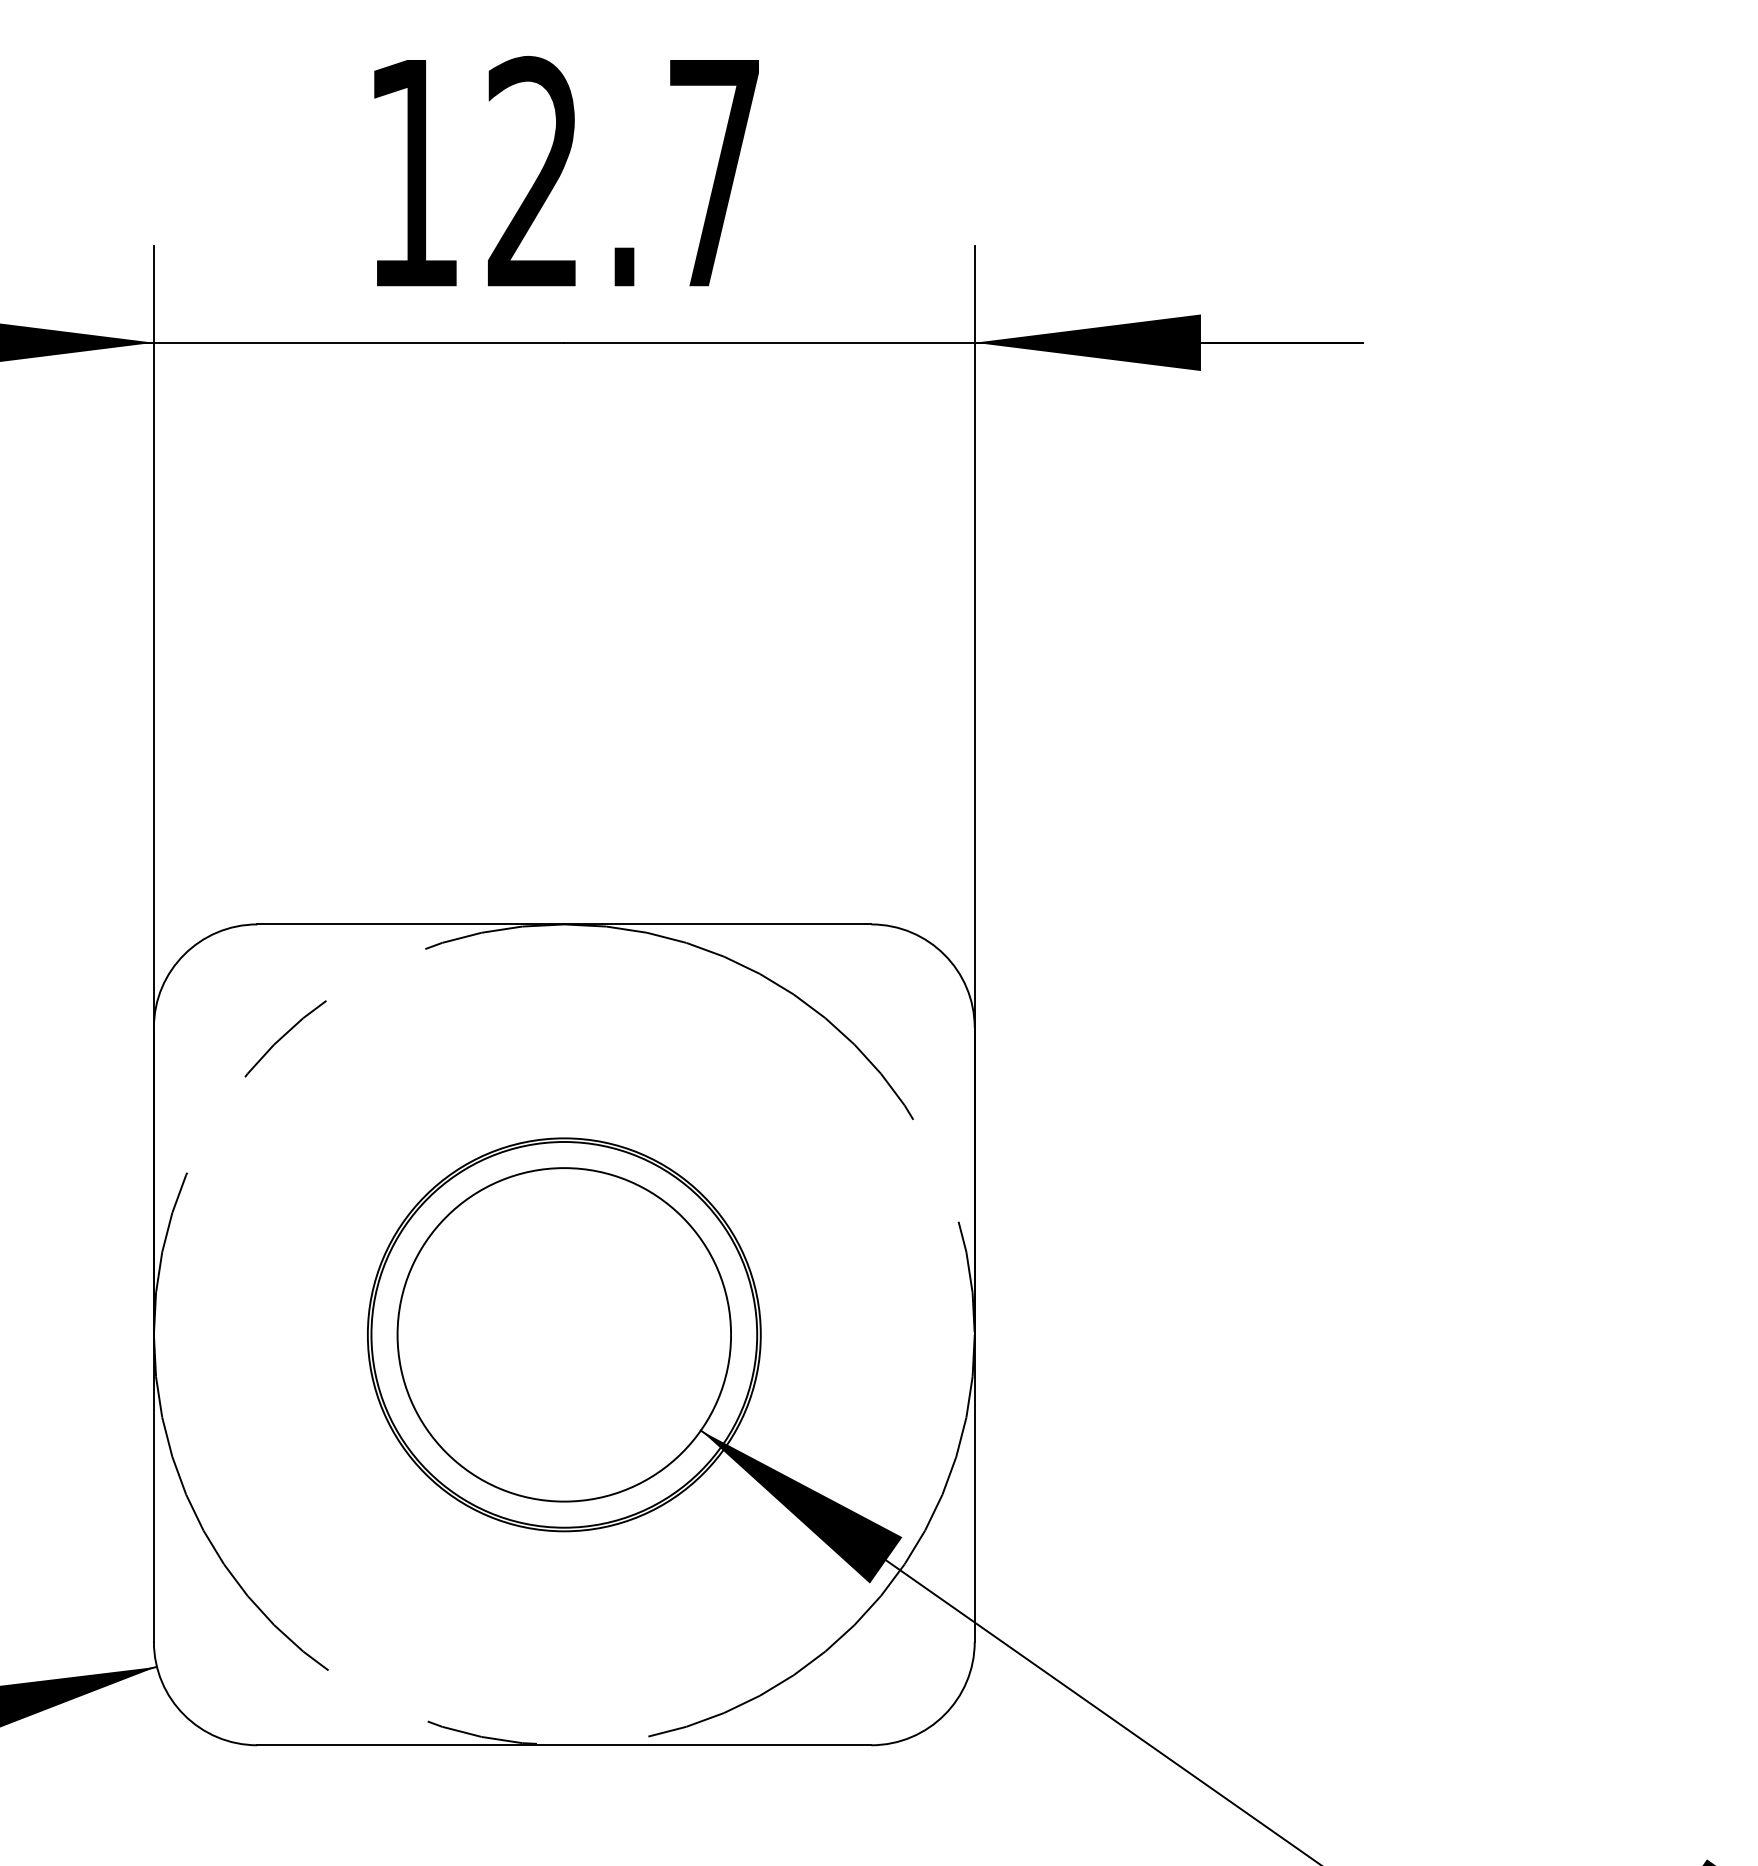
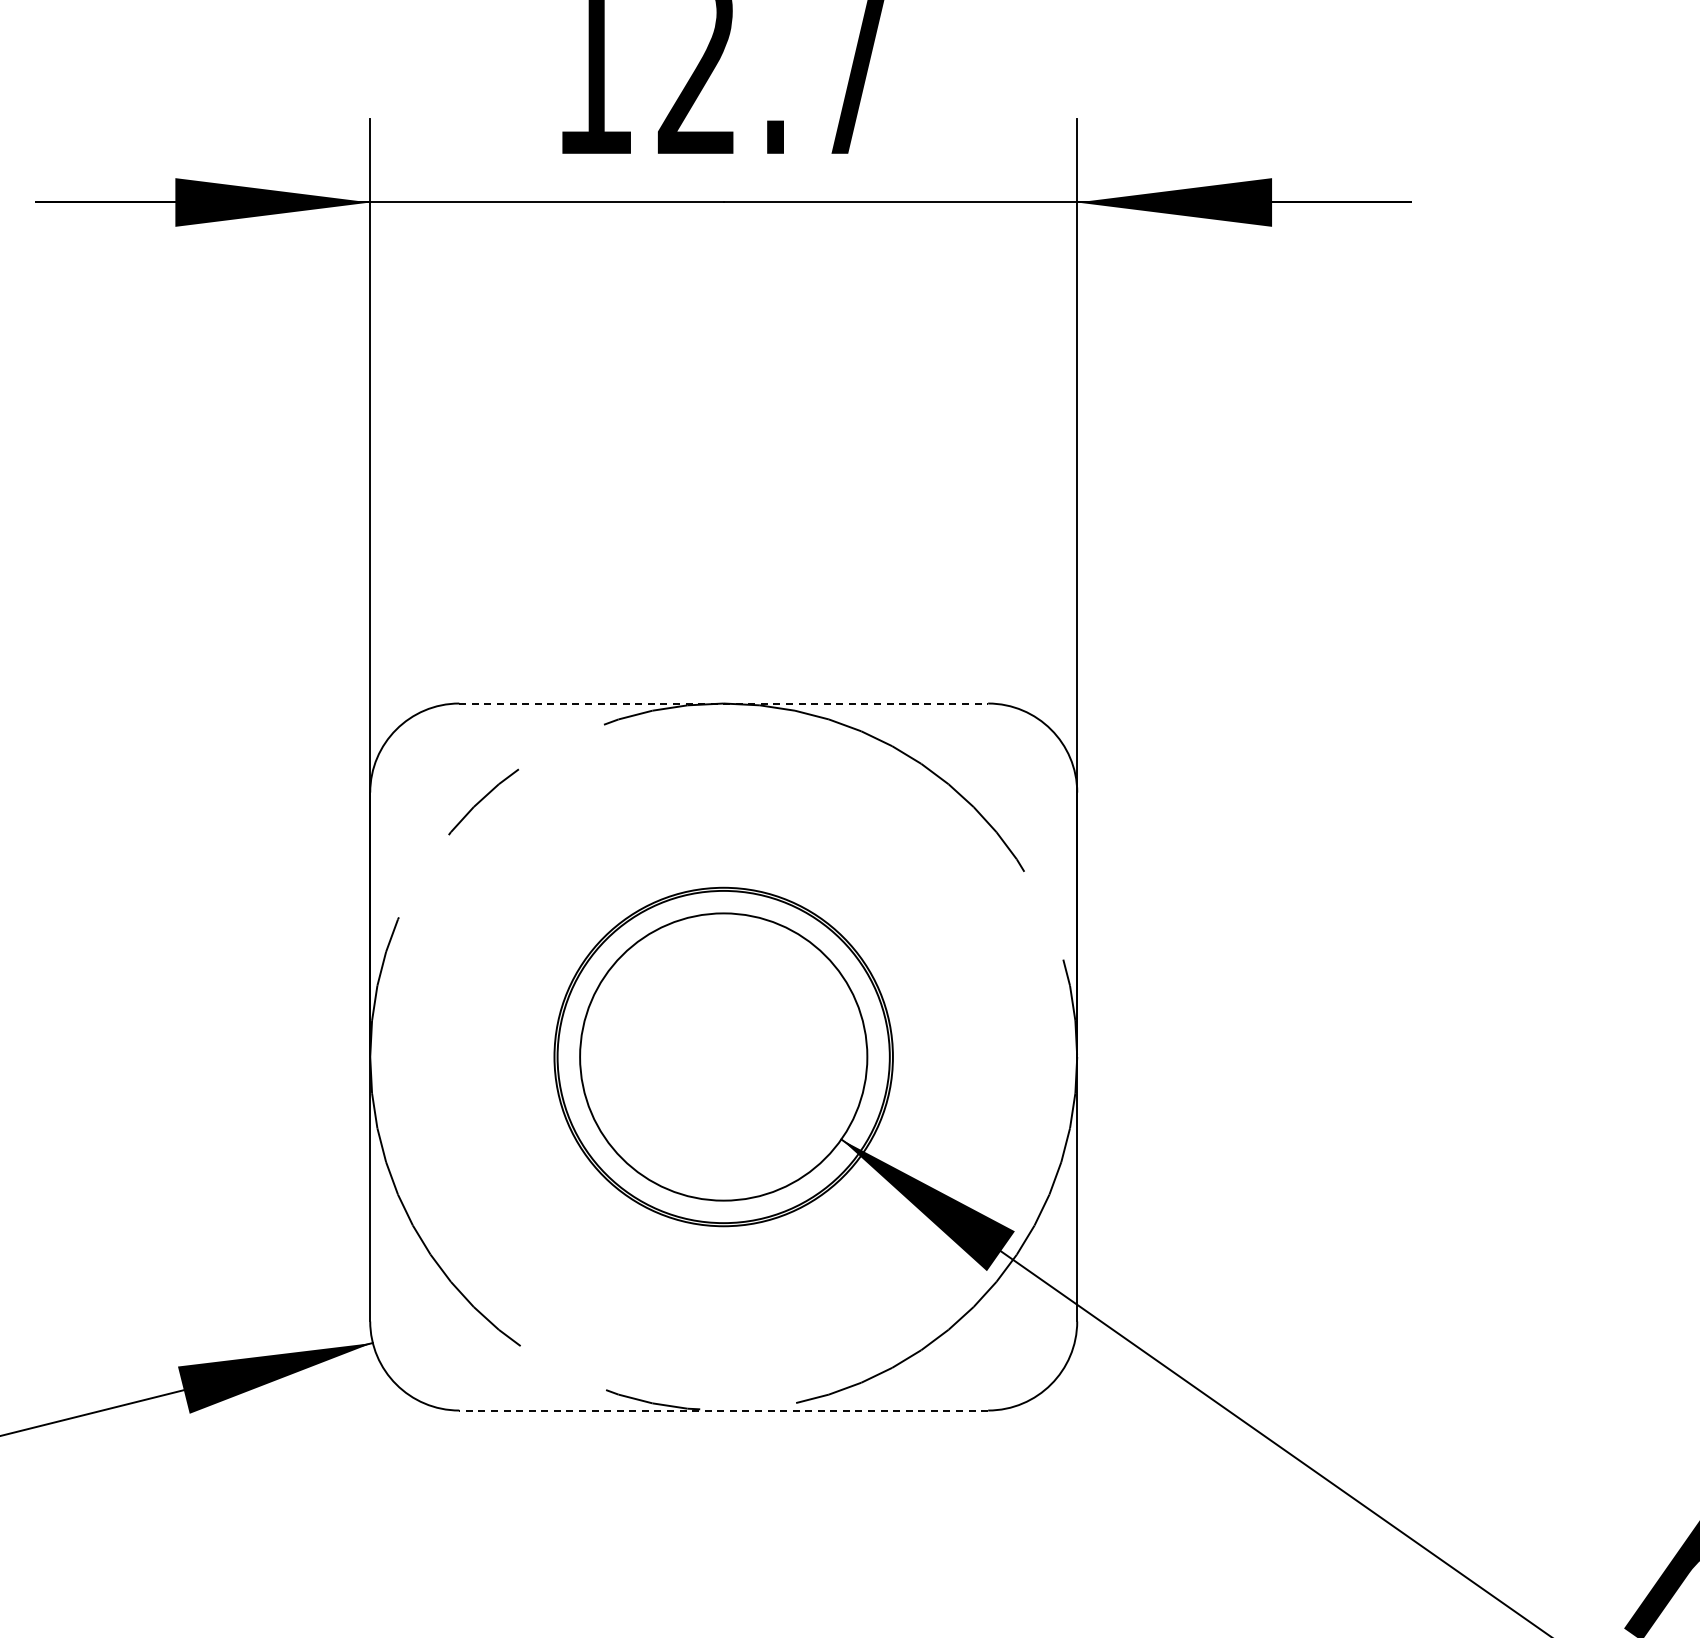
line: (565, 924) -> (724, 703), solid -> dashed
line: (564, 1745) -> (723, 1410), solid -> dashed

